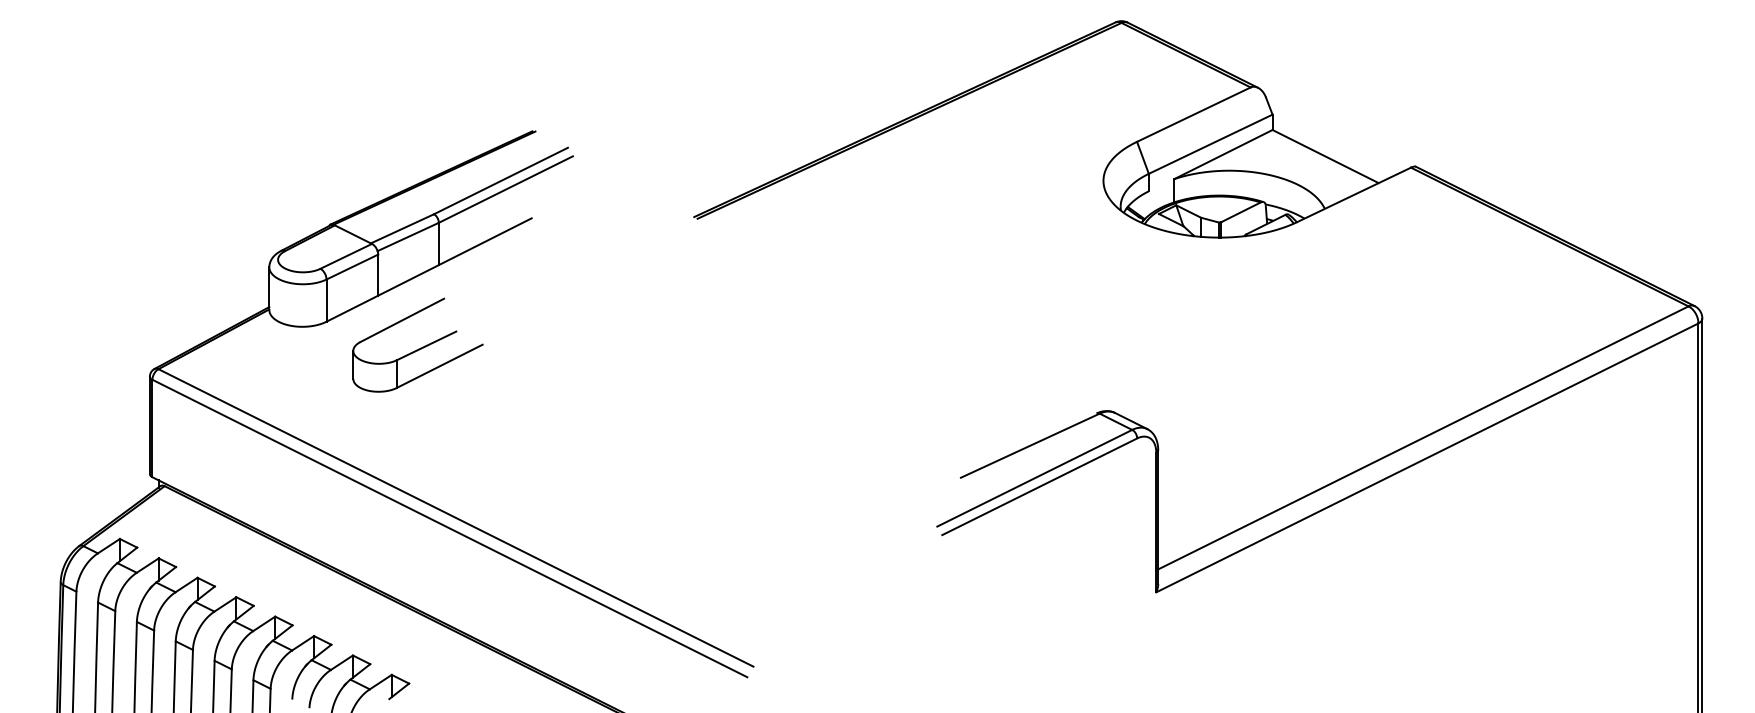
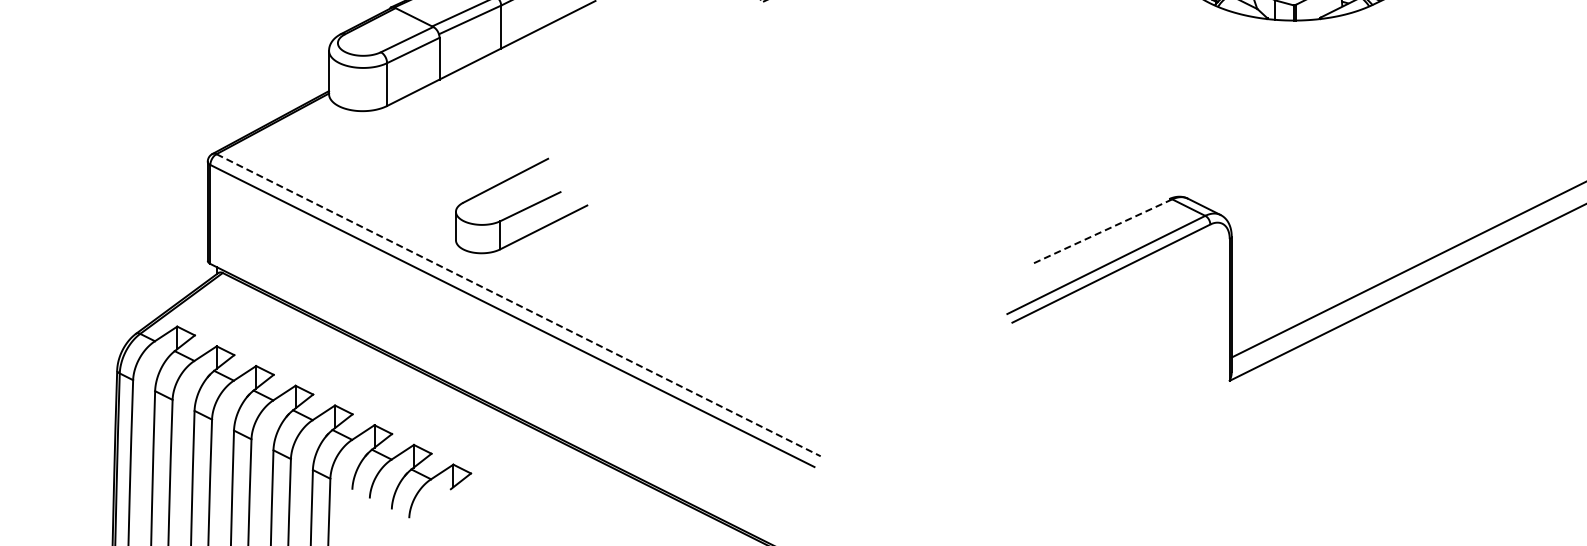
part: (417, 344) -> (521, 205), moved
line: (1029, 445) -> (1100, 231), solid -> dashed
line: (456, 517) -> (519, 304), solid -> dashed

